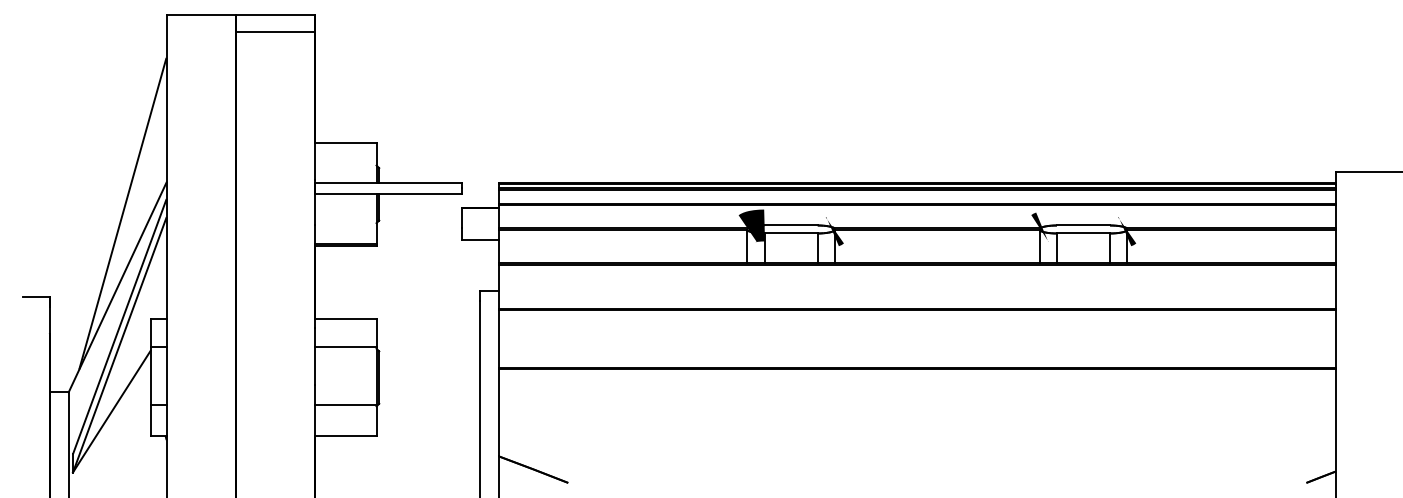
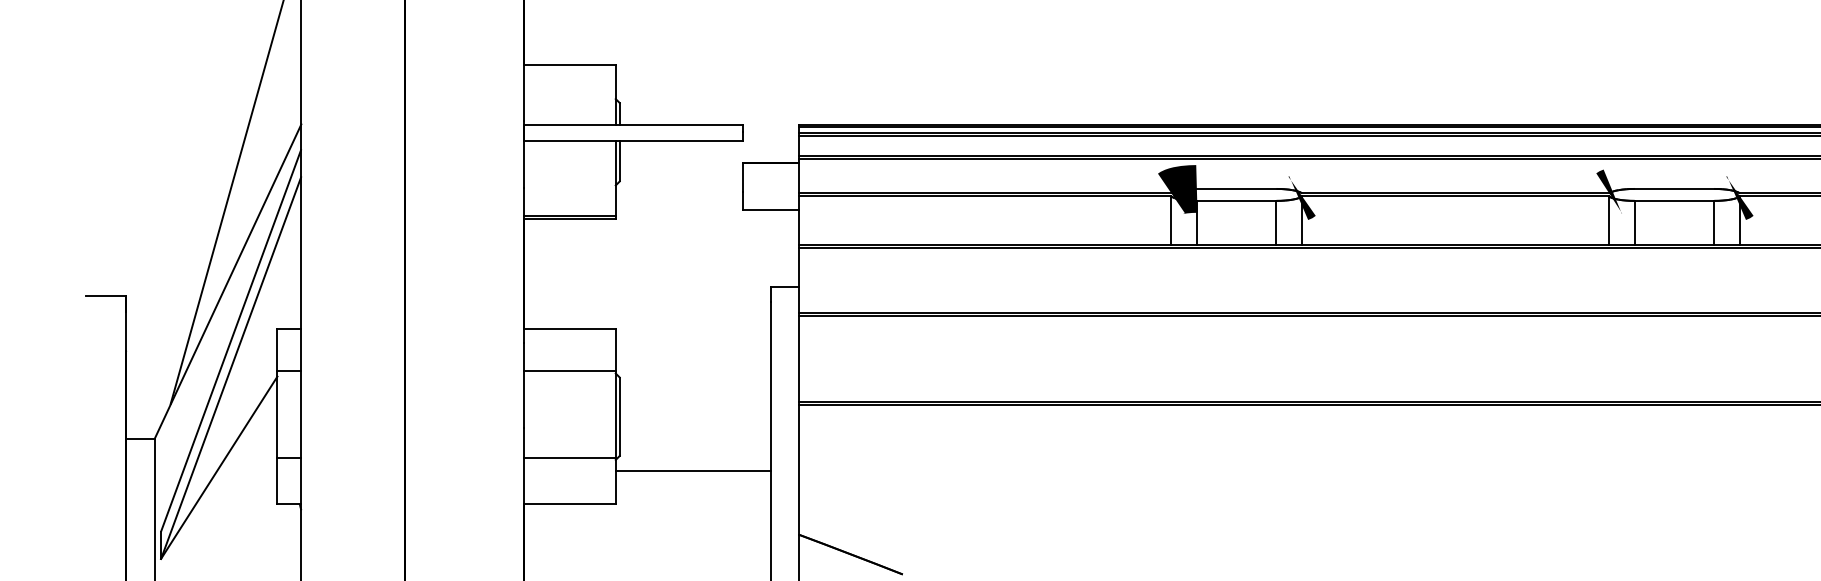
line: (428, 413) -> (693, 470), added

